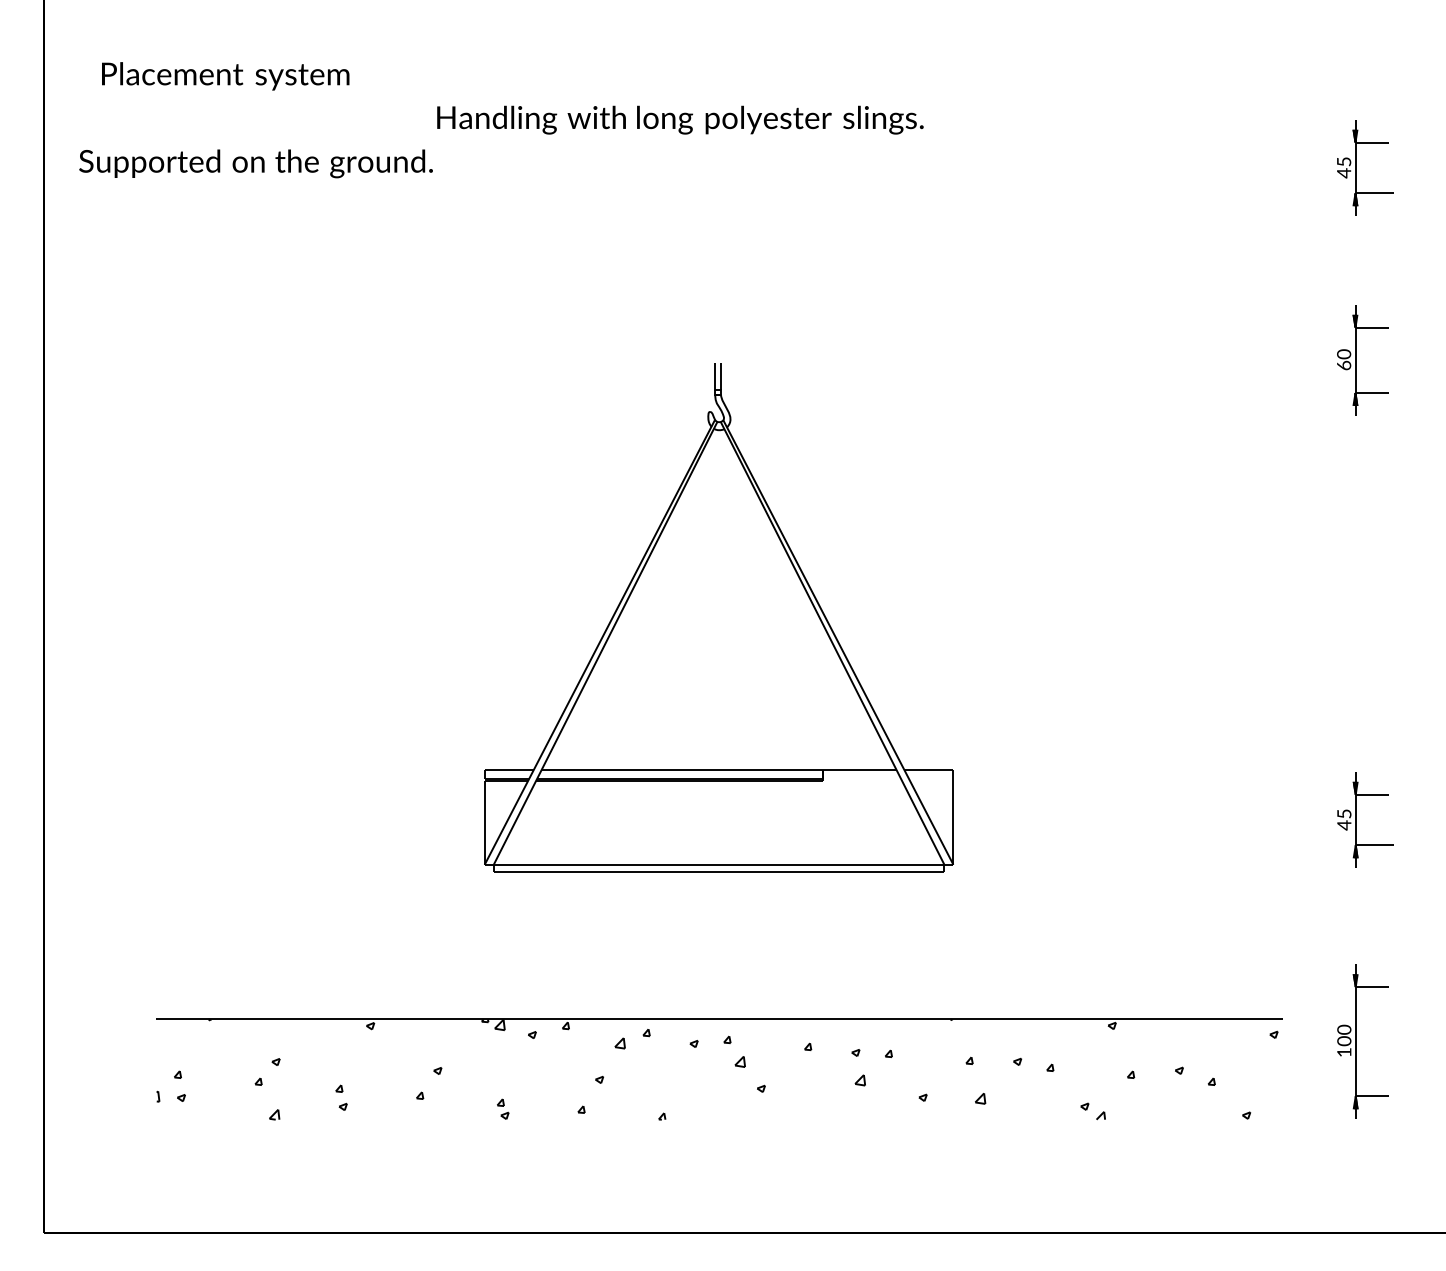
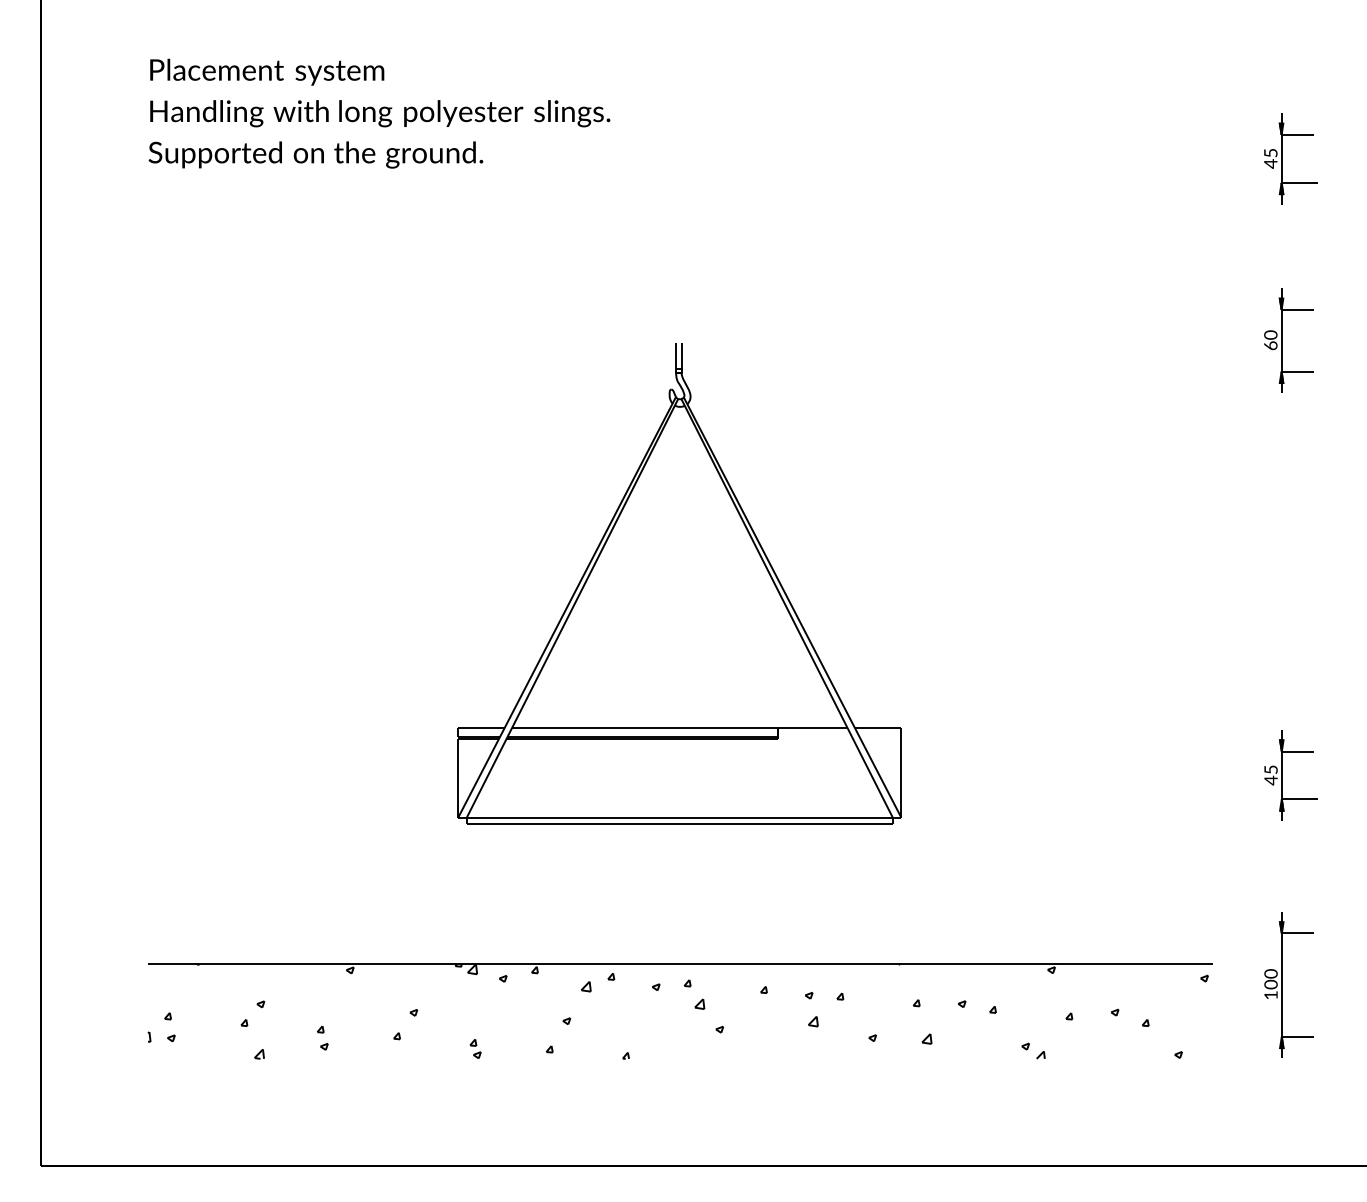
text: (225, 75) -> (267, 71), moved
text: (680, 119) -> (380, 113), moved
text: (255, 163) -> (315, 154), moved

